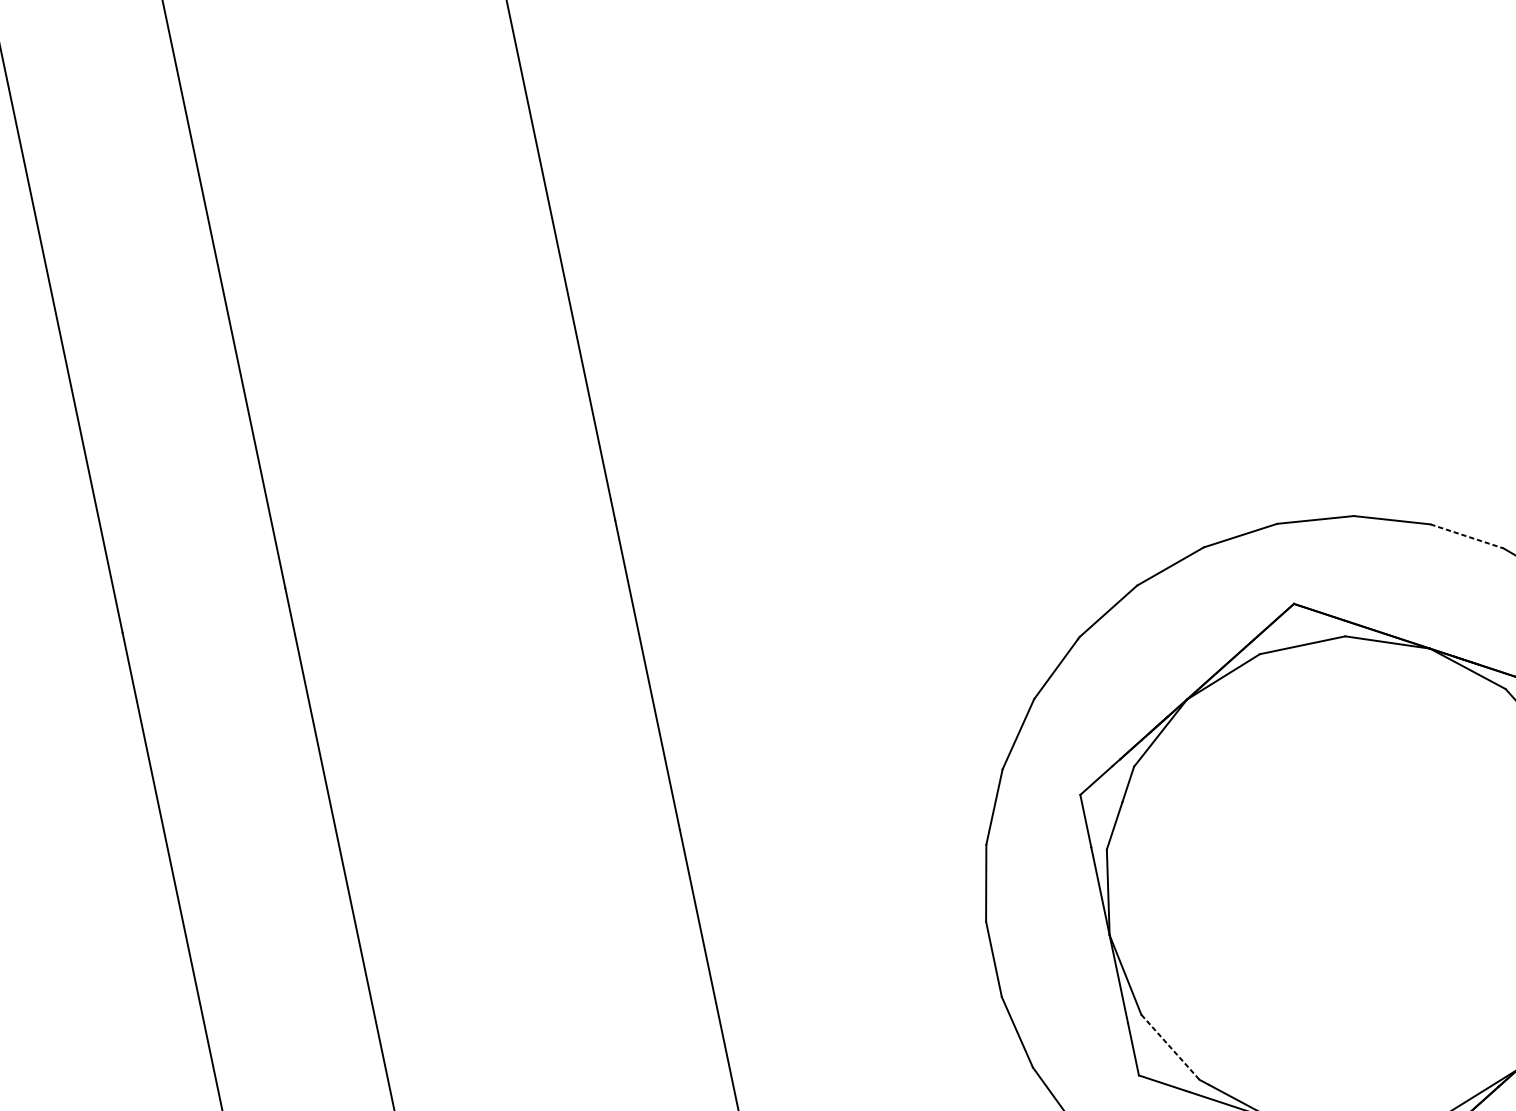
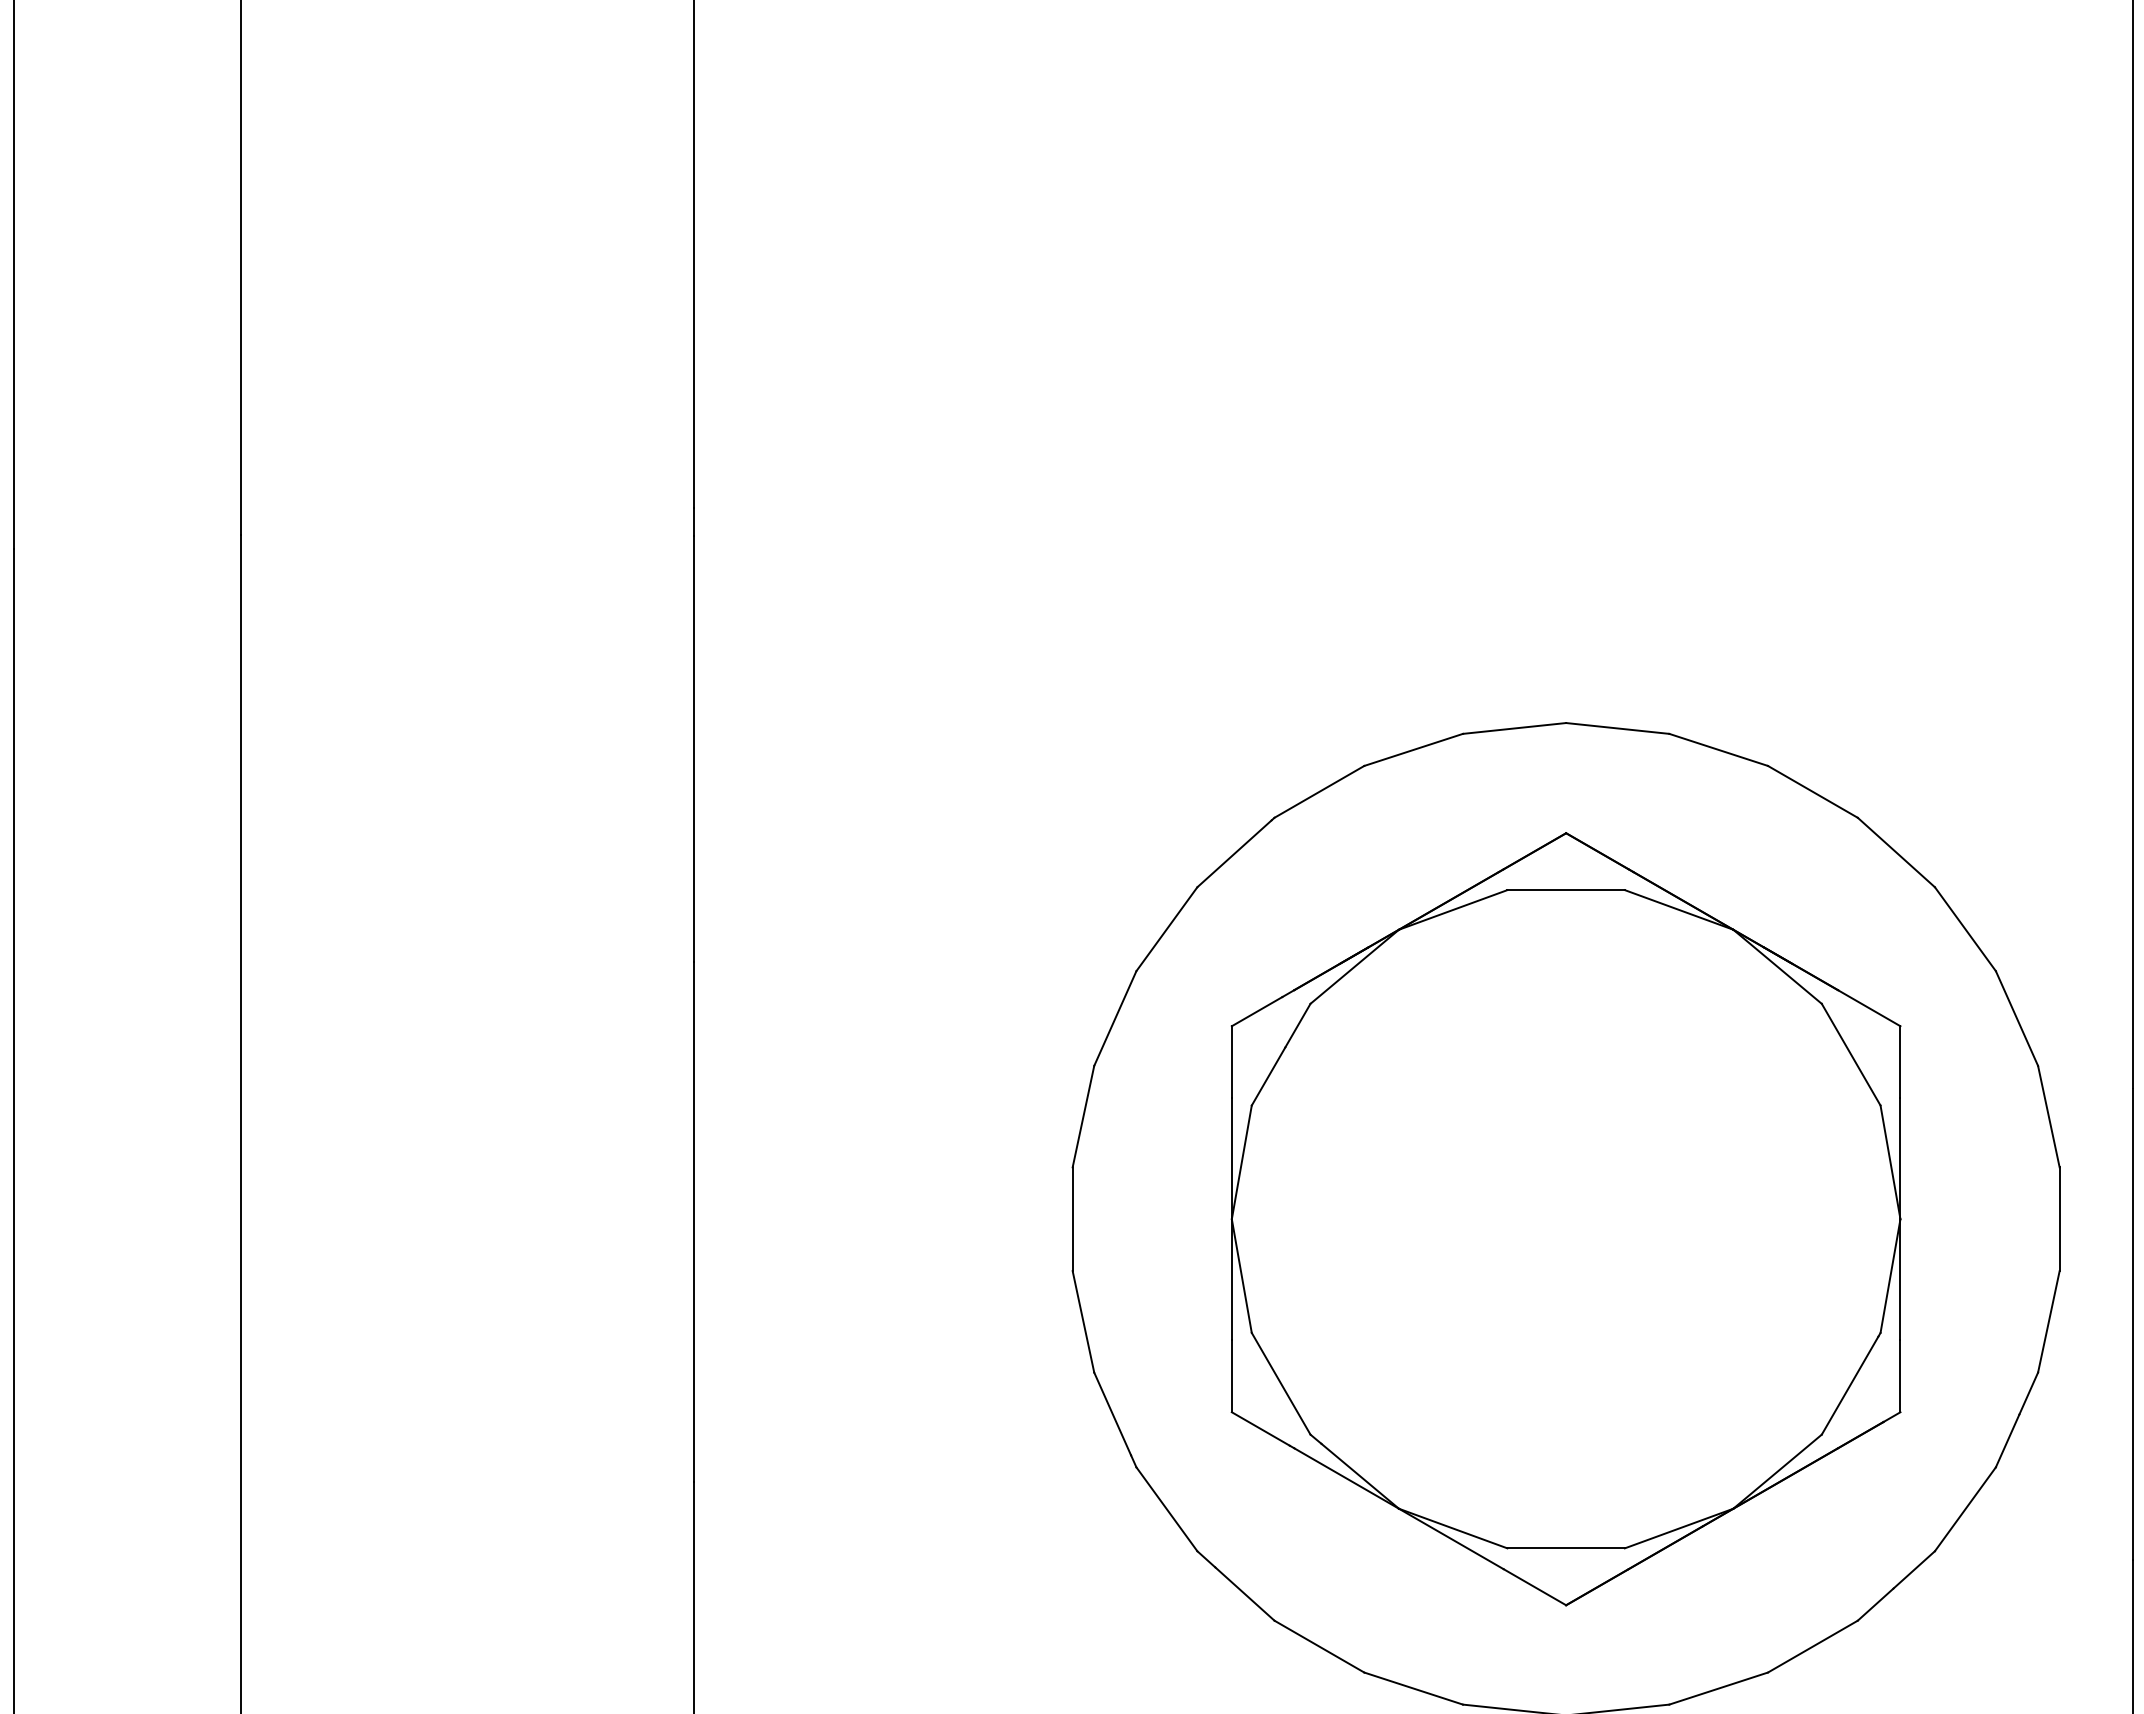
line: (1466, 536) -> (1812, 791), dashed -> solid
line: (1170, 1047) -> (1281, 1383), dashed -> solid

